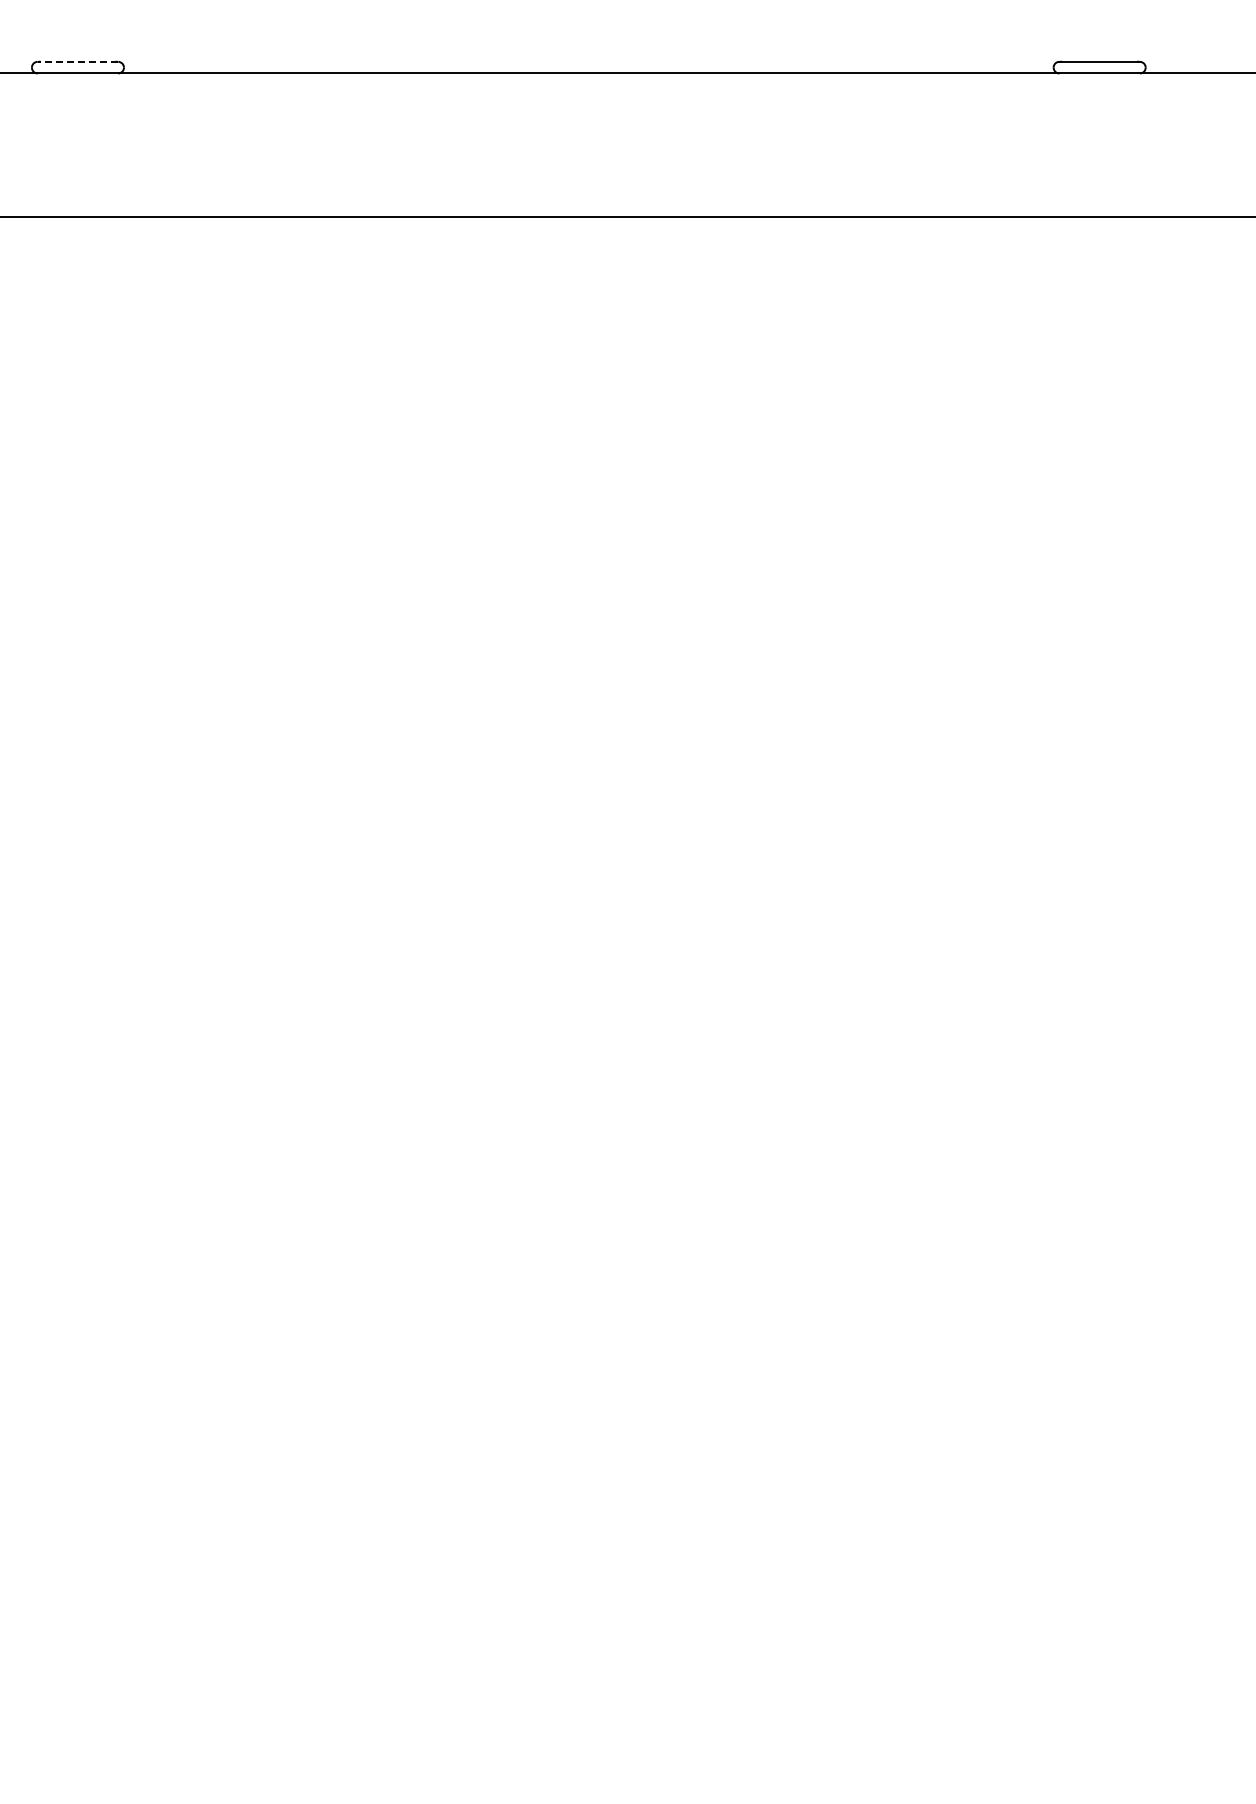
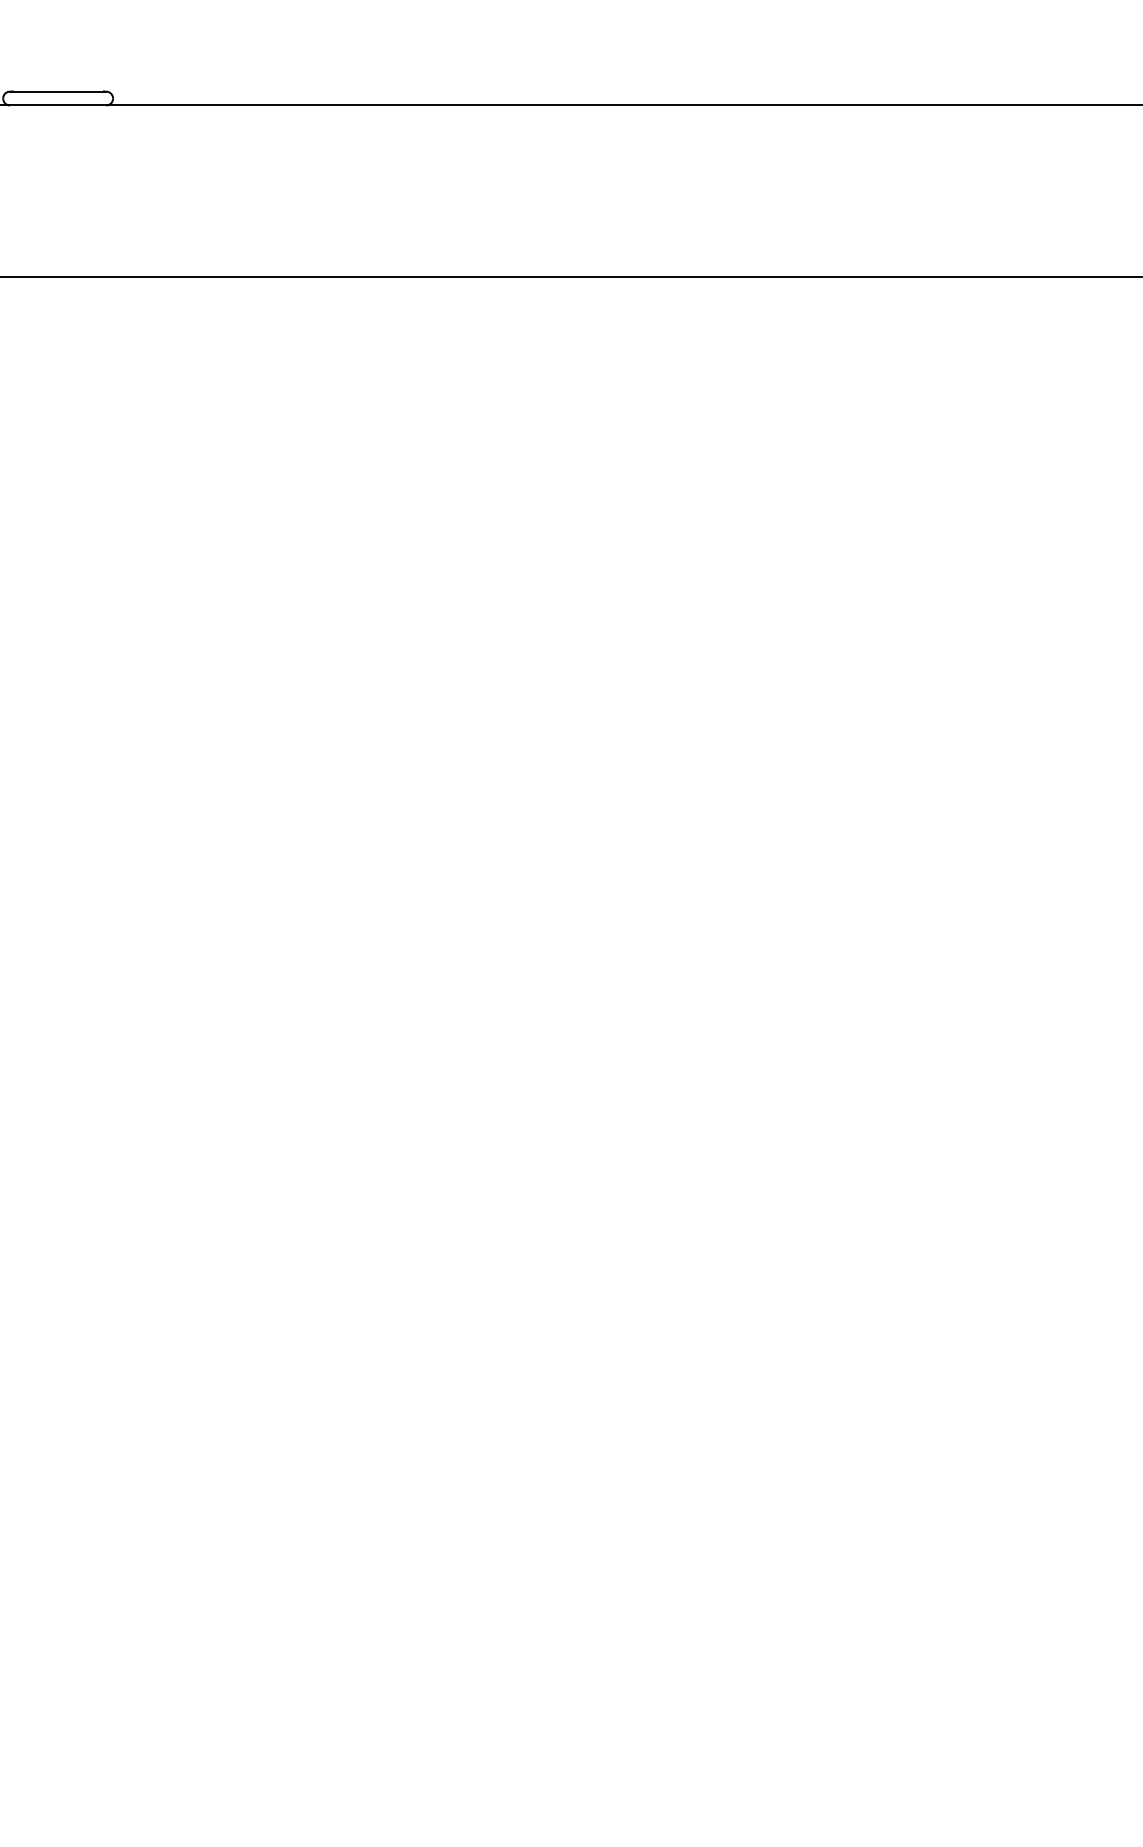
line: (77, 61) -> (57, 91), dashed -> solid

